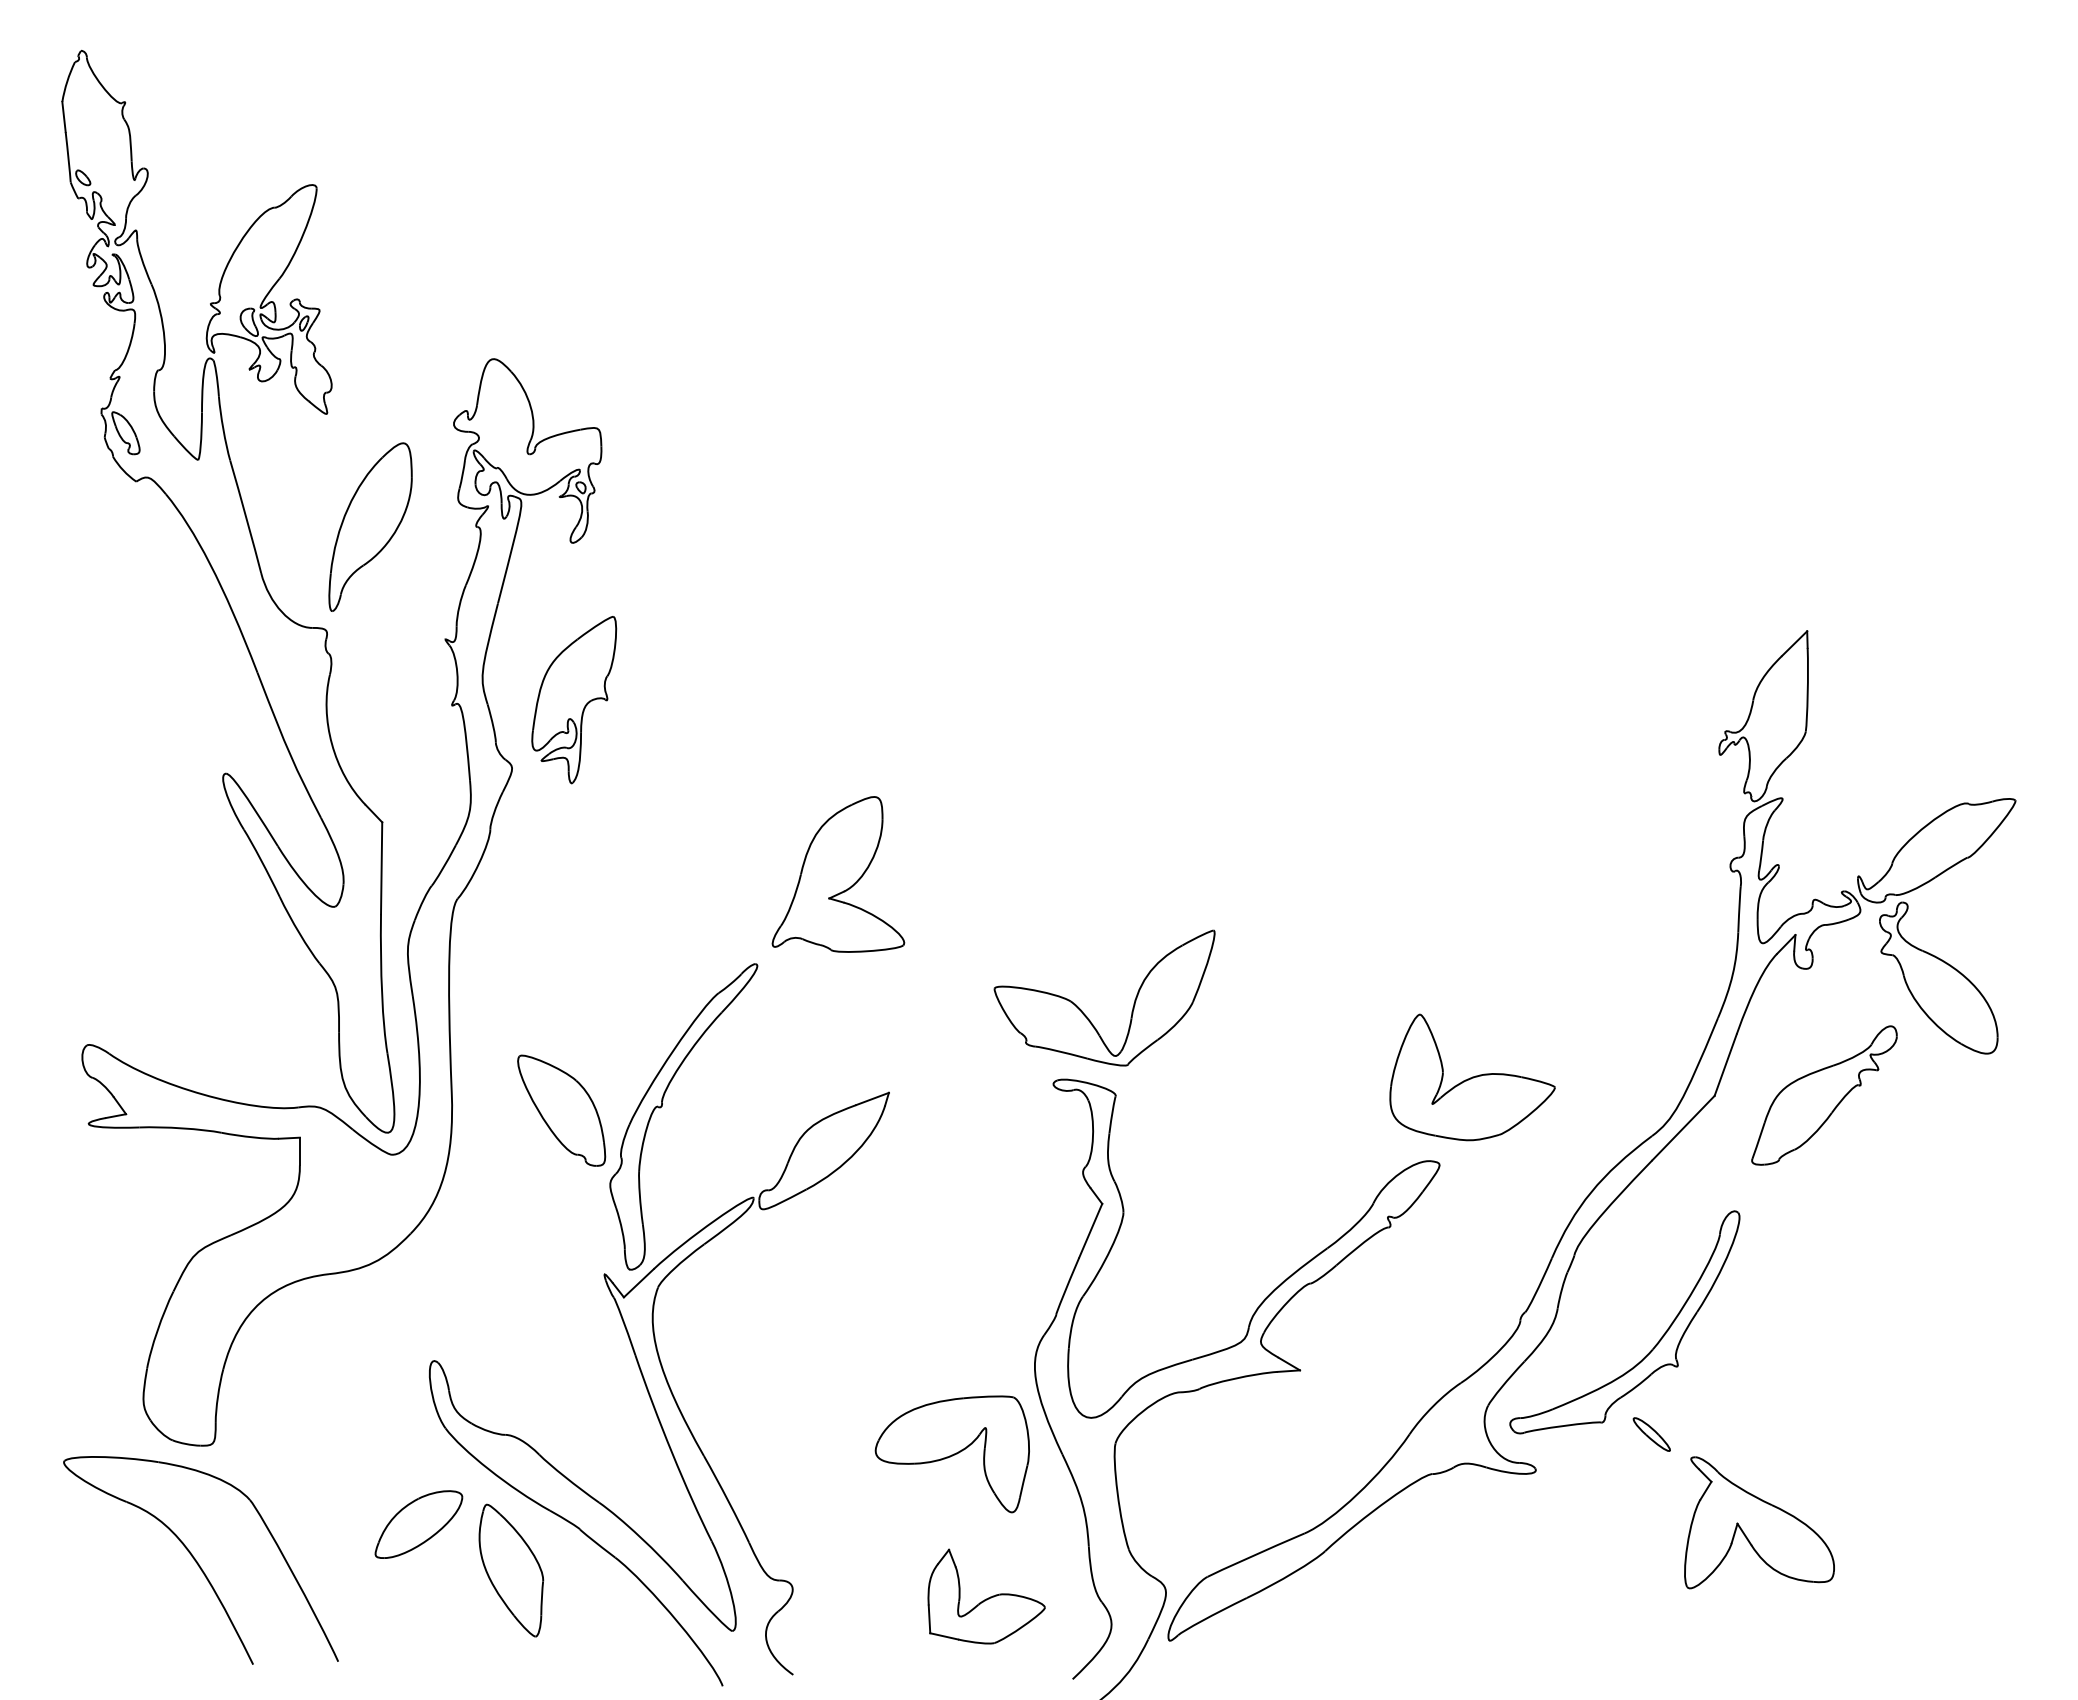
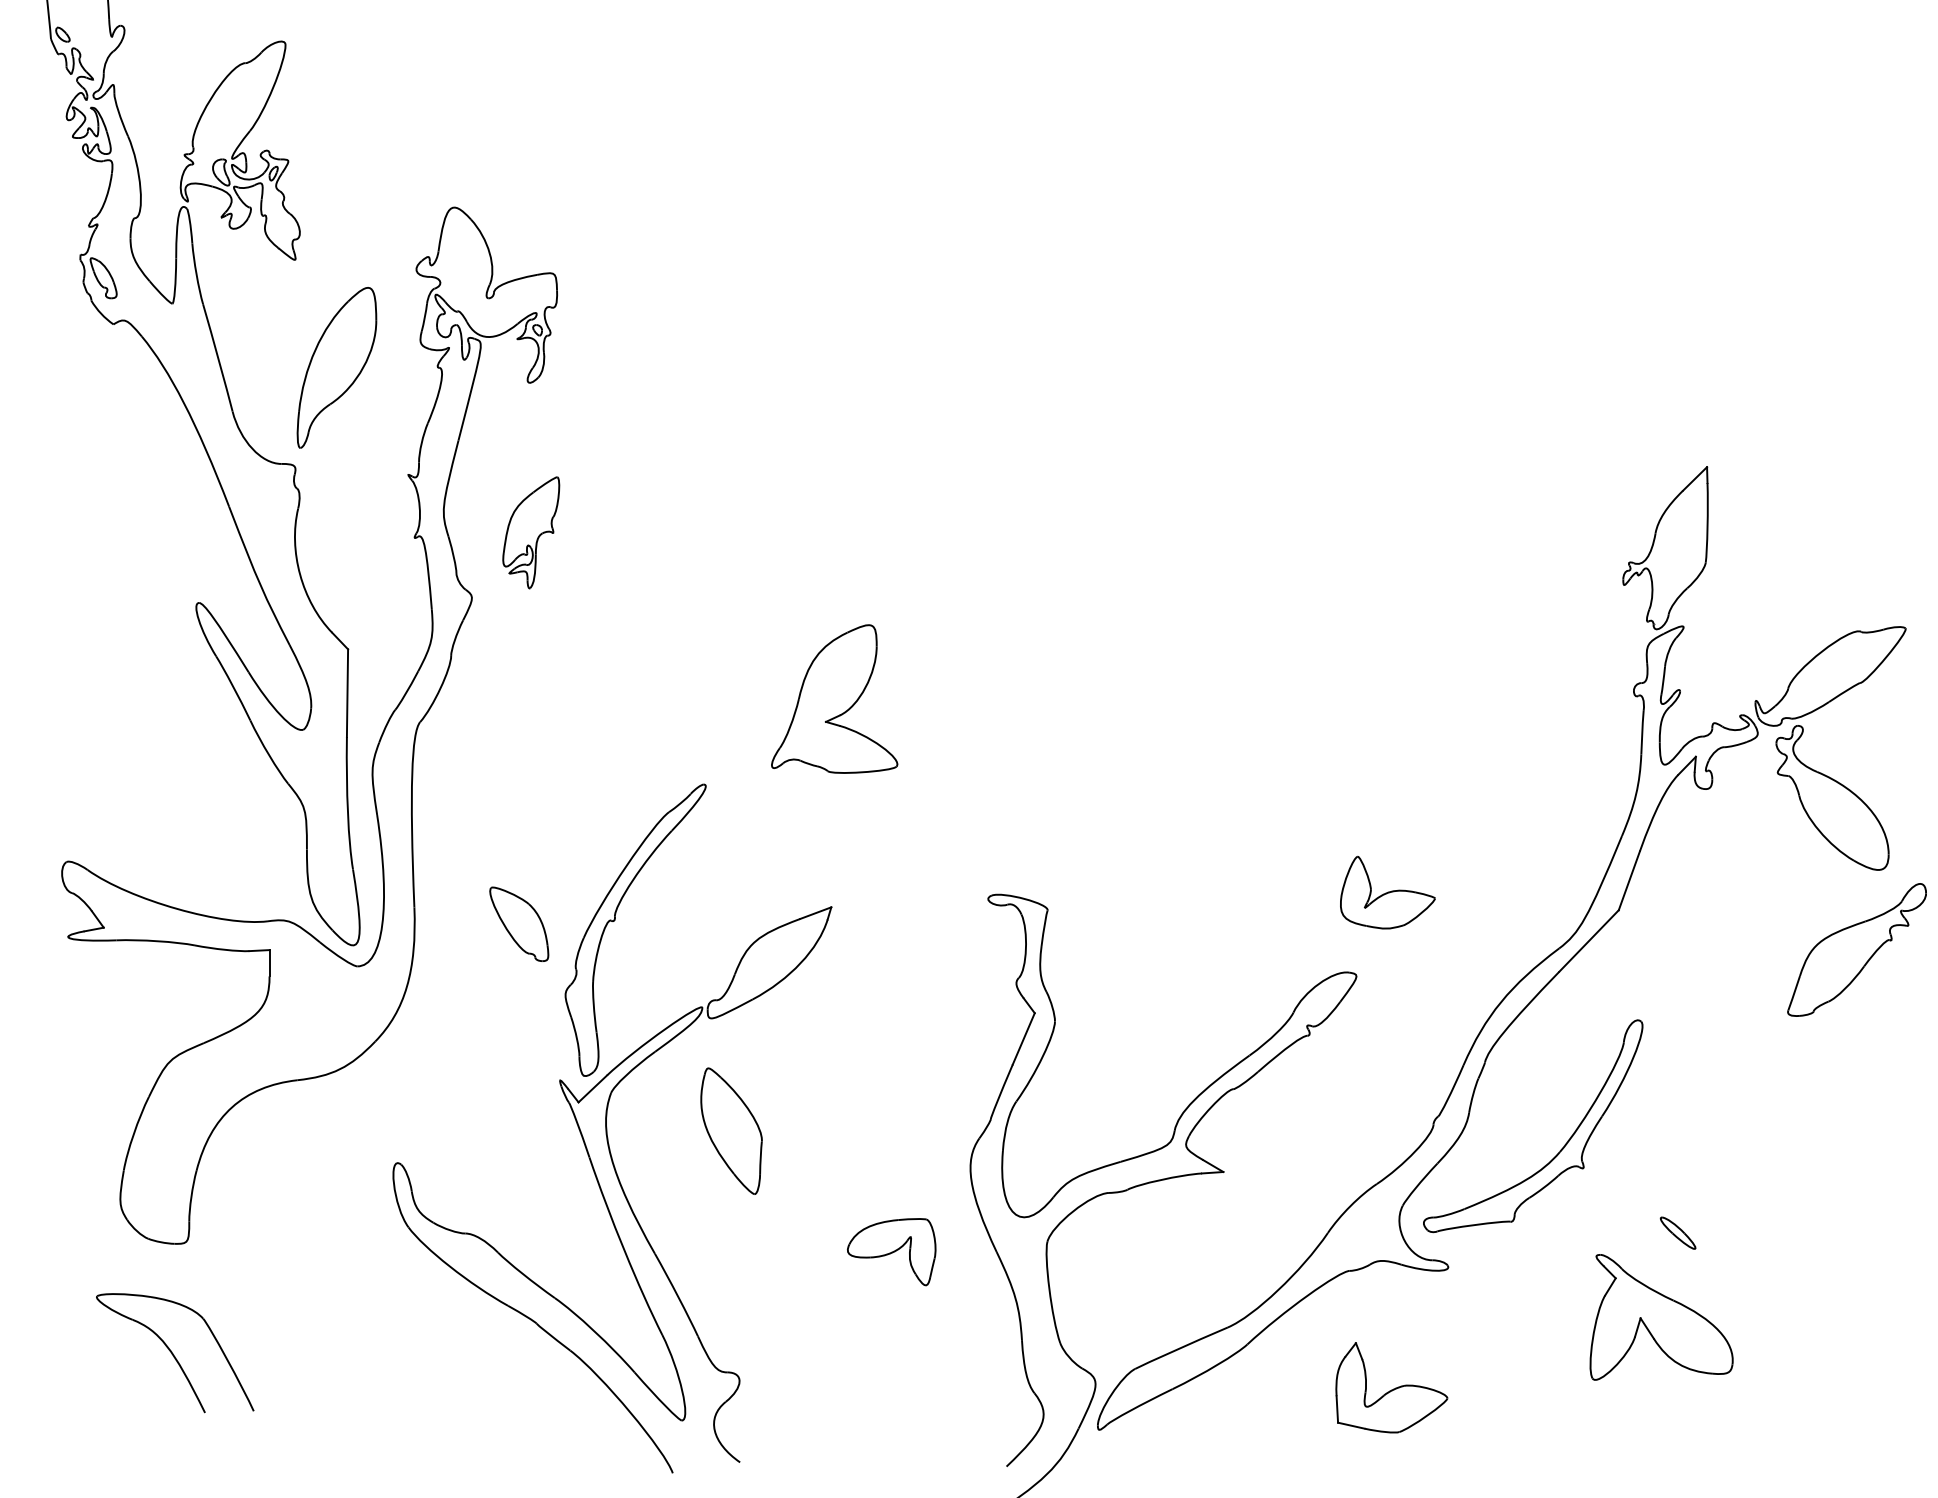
part: (574, 700) -> (531, 533), size x0.7
part: (838, 874) -> (834, 699), moved
part: (1086, 1015) -> (1019, 833), removed
part: (1472, 1077) -> (1387, 892), size x0.6
part: (1824, 1095) -> (1857, 949), moved
part: (561, 1110) -> (519, 924), size x0.7
part: (1651, 1434) -> (1677, 1233), moved
part: (951, 1454) -> (890, 1252), size x0.6
part: (418, 1524) -> (382, 1318), removed
part: (200, 1560) -> (174, 1353), size x0.6
part: (511, 1570) -> (731, 1131), moved
part: (986, 1596) -> (1391, 1387), moved

